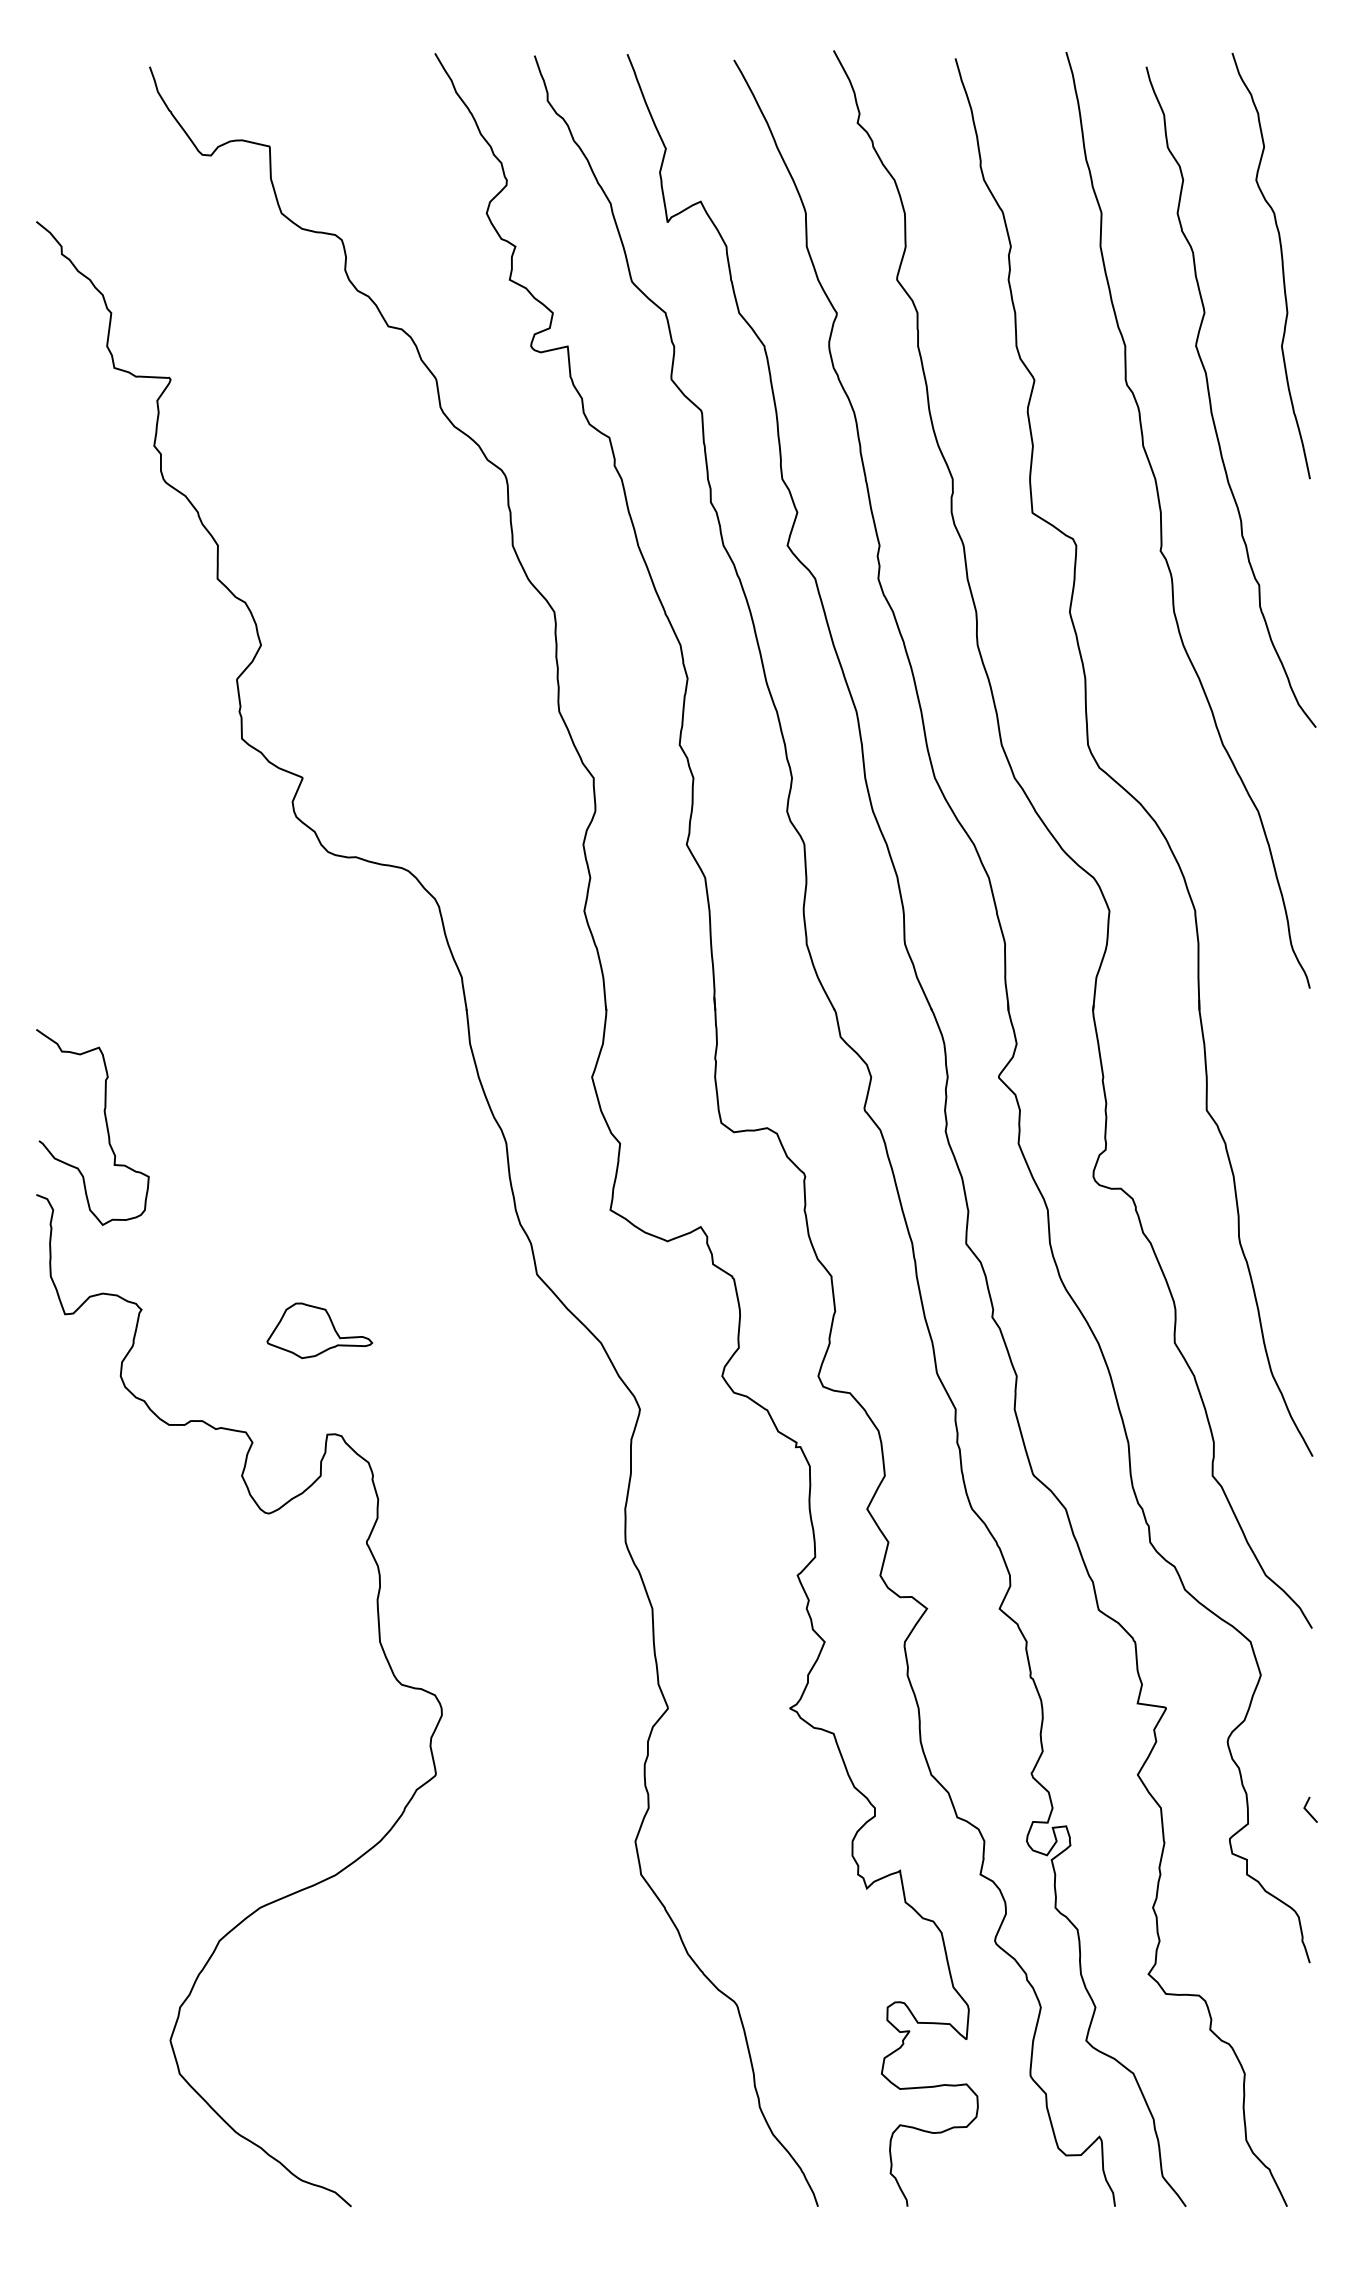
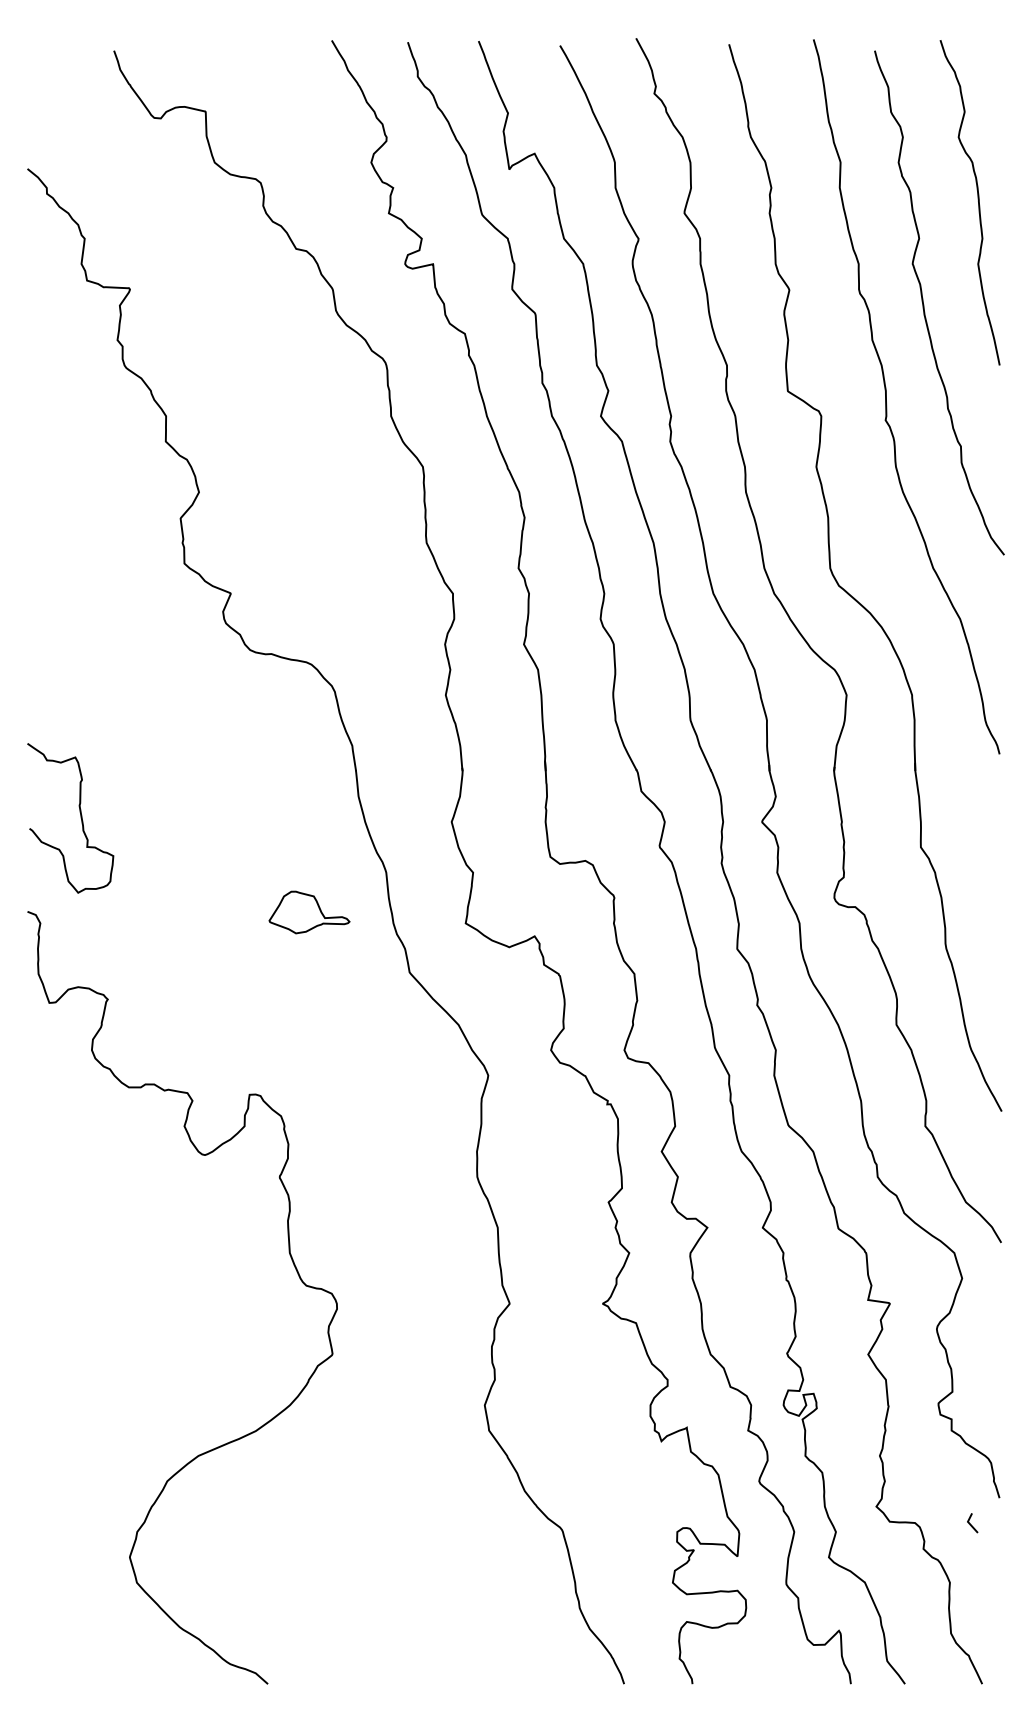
curve: (105, 1123) -> (80, 815), moved
part: (319, 1330) -> (309, 912), moved
line: (1308, 1811) -> (971, 1524), moved

